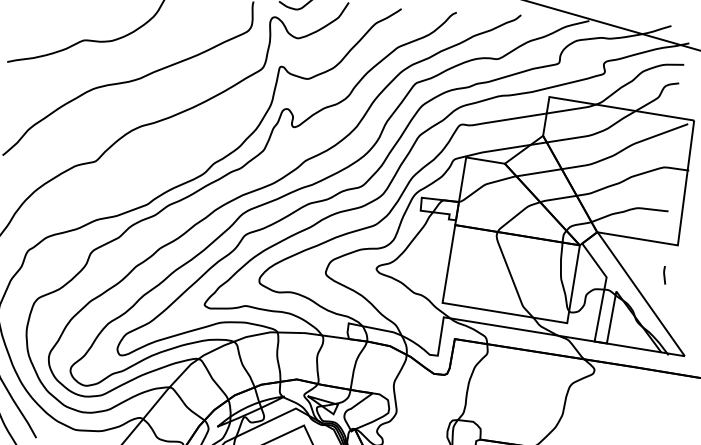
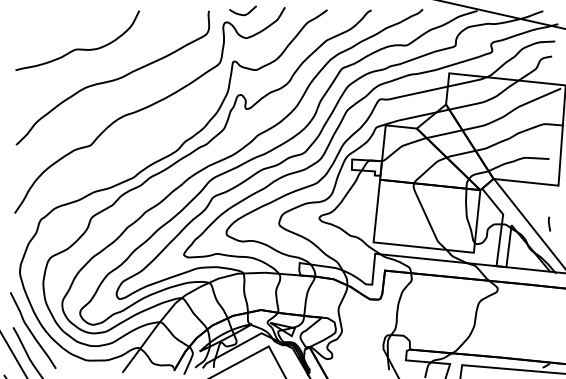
line: (663, 274) -> (548, 223), moved

